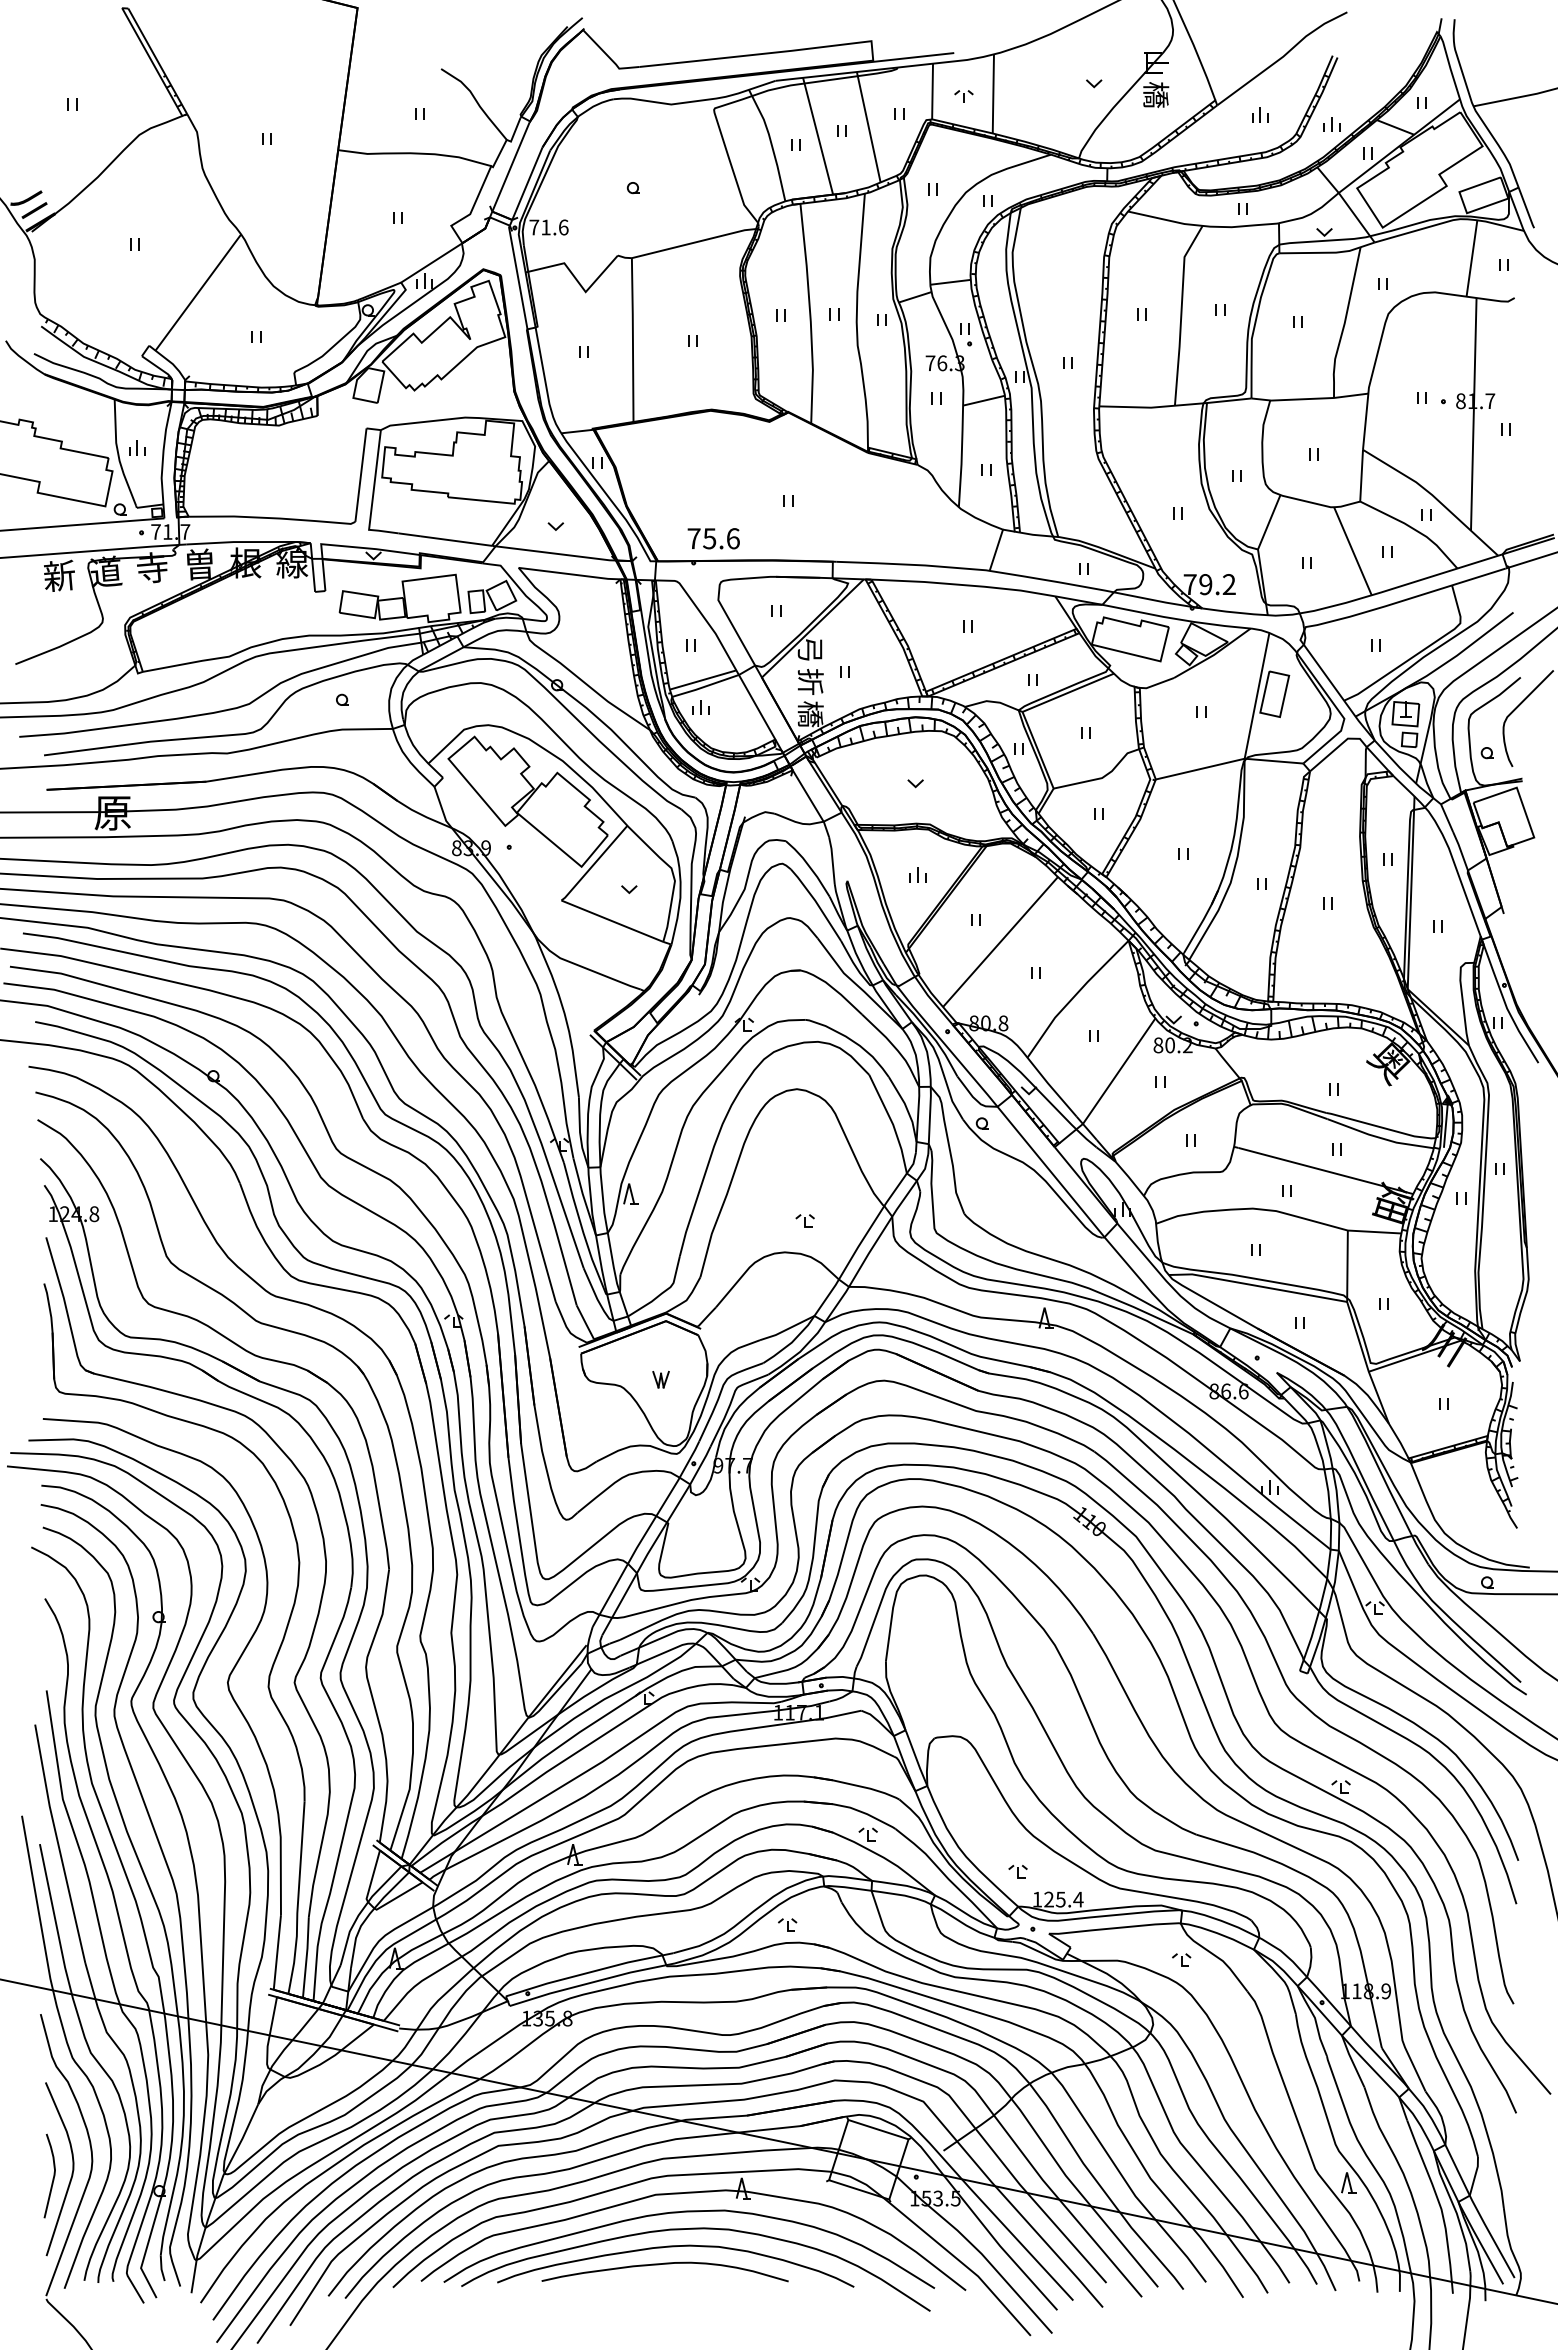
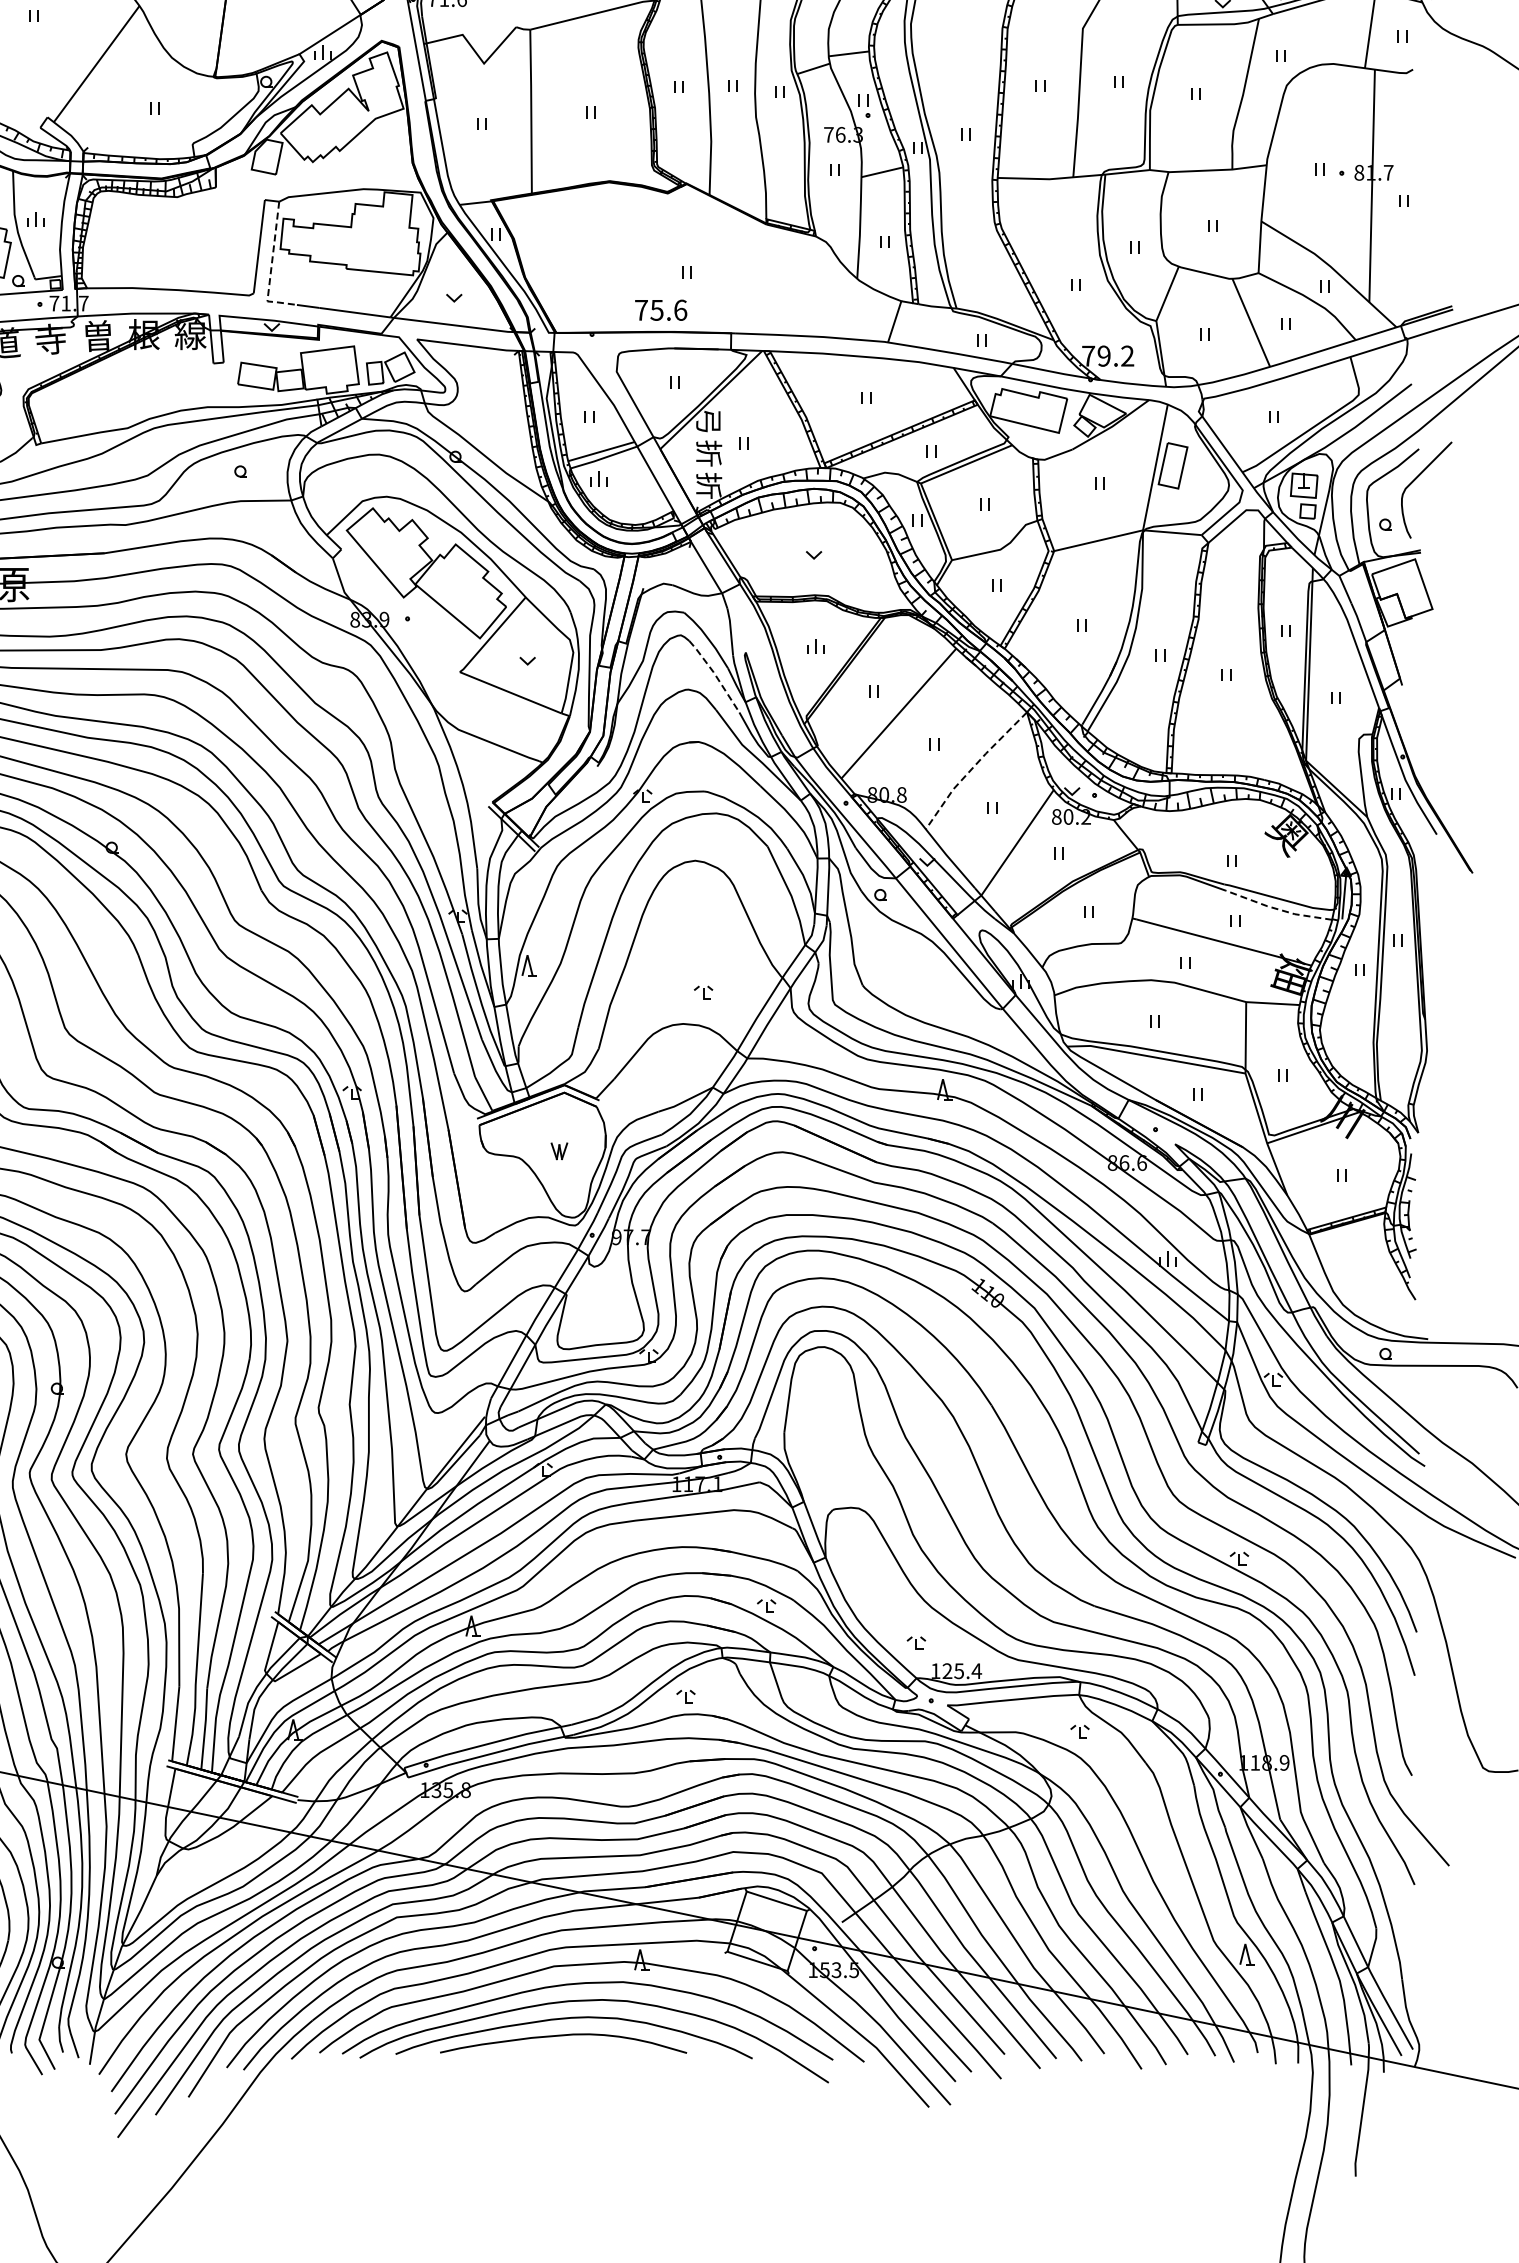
line: (373, 496) -> (271, 268), solid -> dashed
text: (713, 538) -> (660, 310), moved
text: (810, 714) -> (708, 486), 橋 -> 折
line: (816, 903) -> (714, 675), solid -> dashed
line: (1074, 996) -> (972, 768), solid -> dashed
line: (1379, 1137) -> (1277, 909), solid -> dashed

